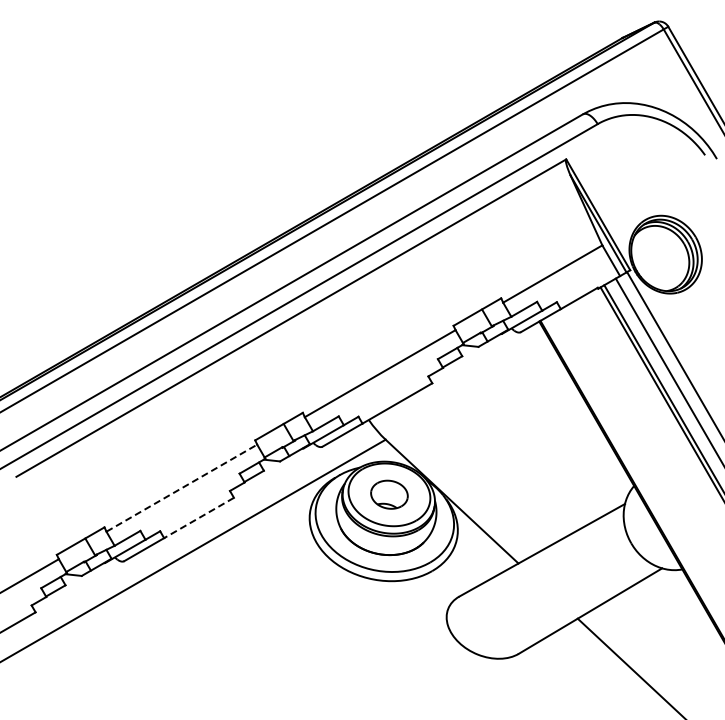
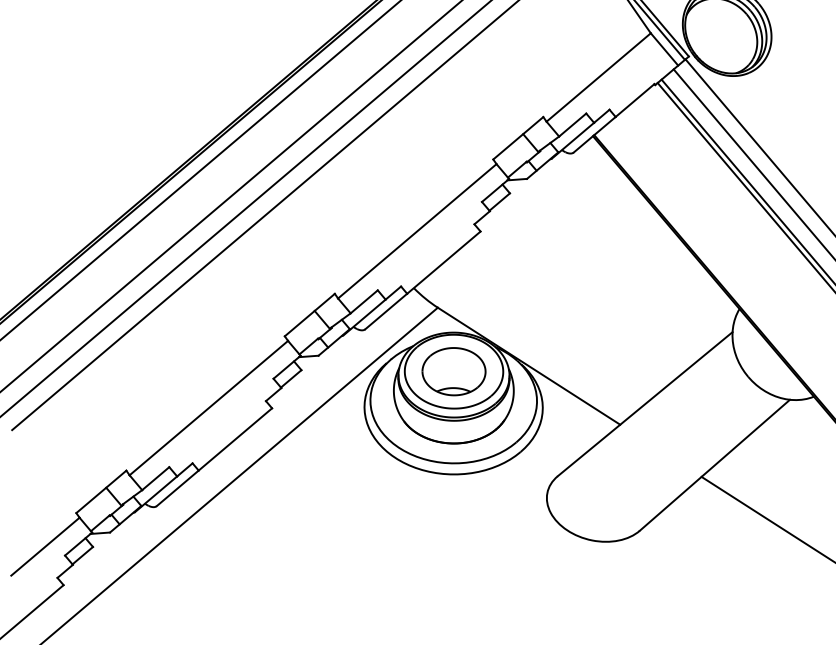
line: (182, 487) -> (209, 407), dashed -> solid
part: (389, 494) -> (454, 371), size x1.43
line: (198, 518) -> (234, 440), dashed -> solid

